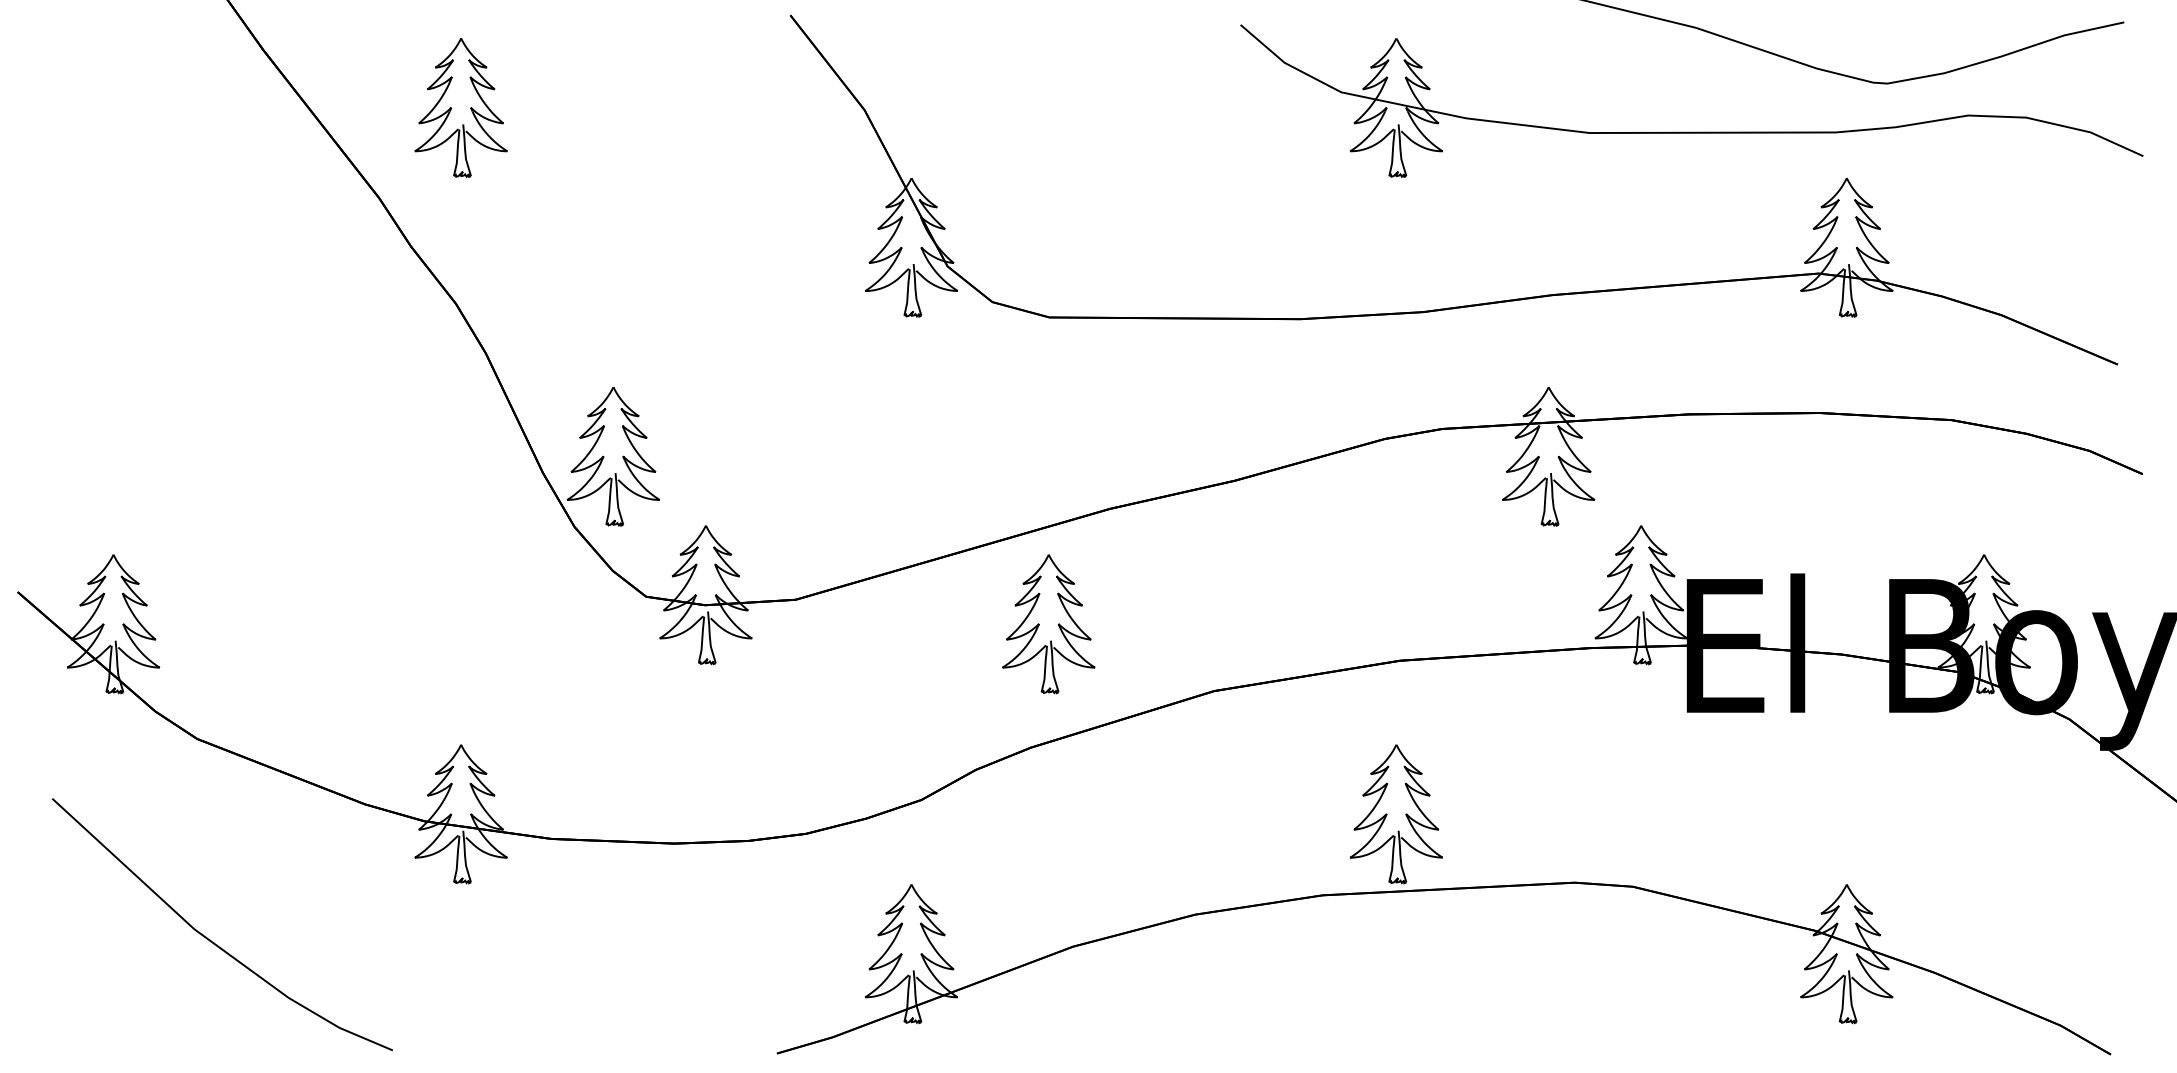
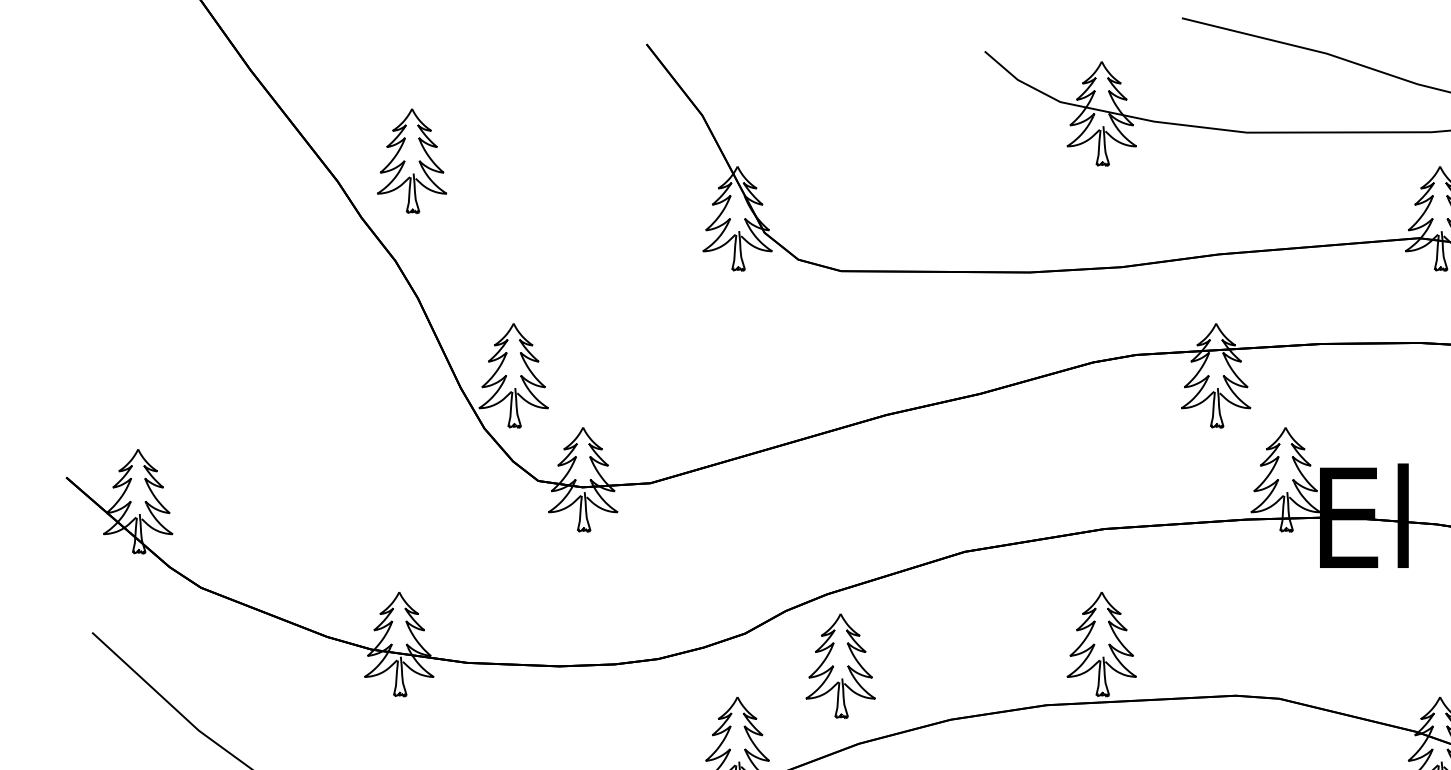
part: (460, 108) -> (411, 161), moved
part: (1048, 624) -> (840, 666), moved

